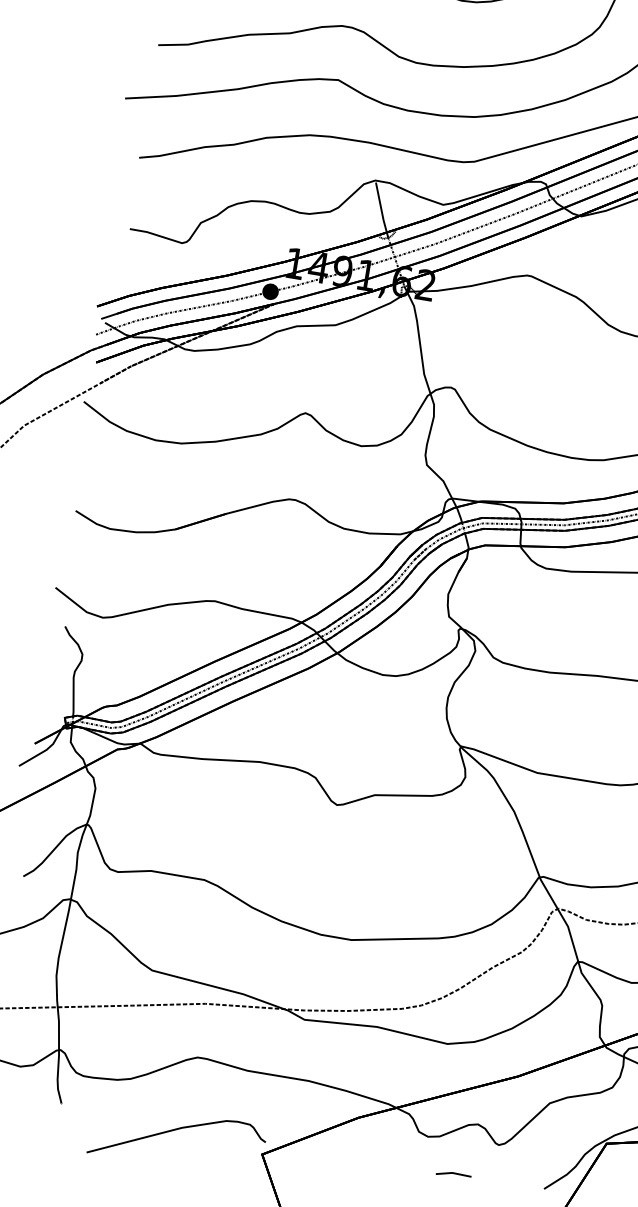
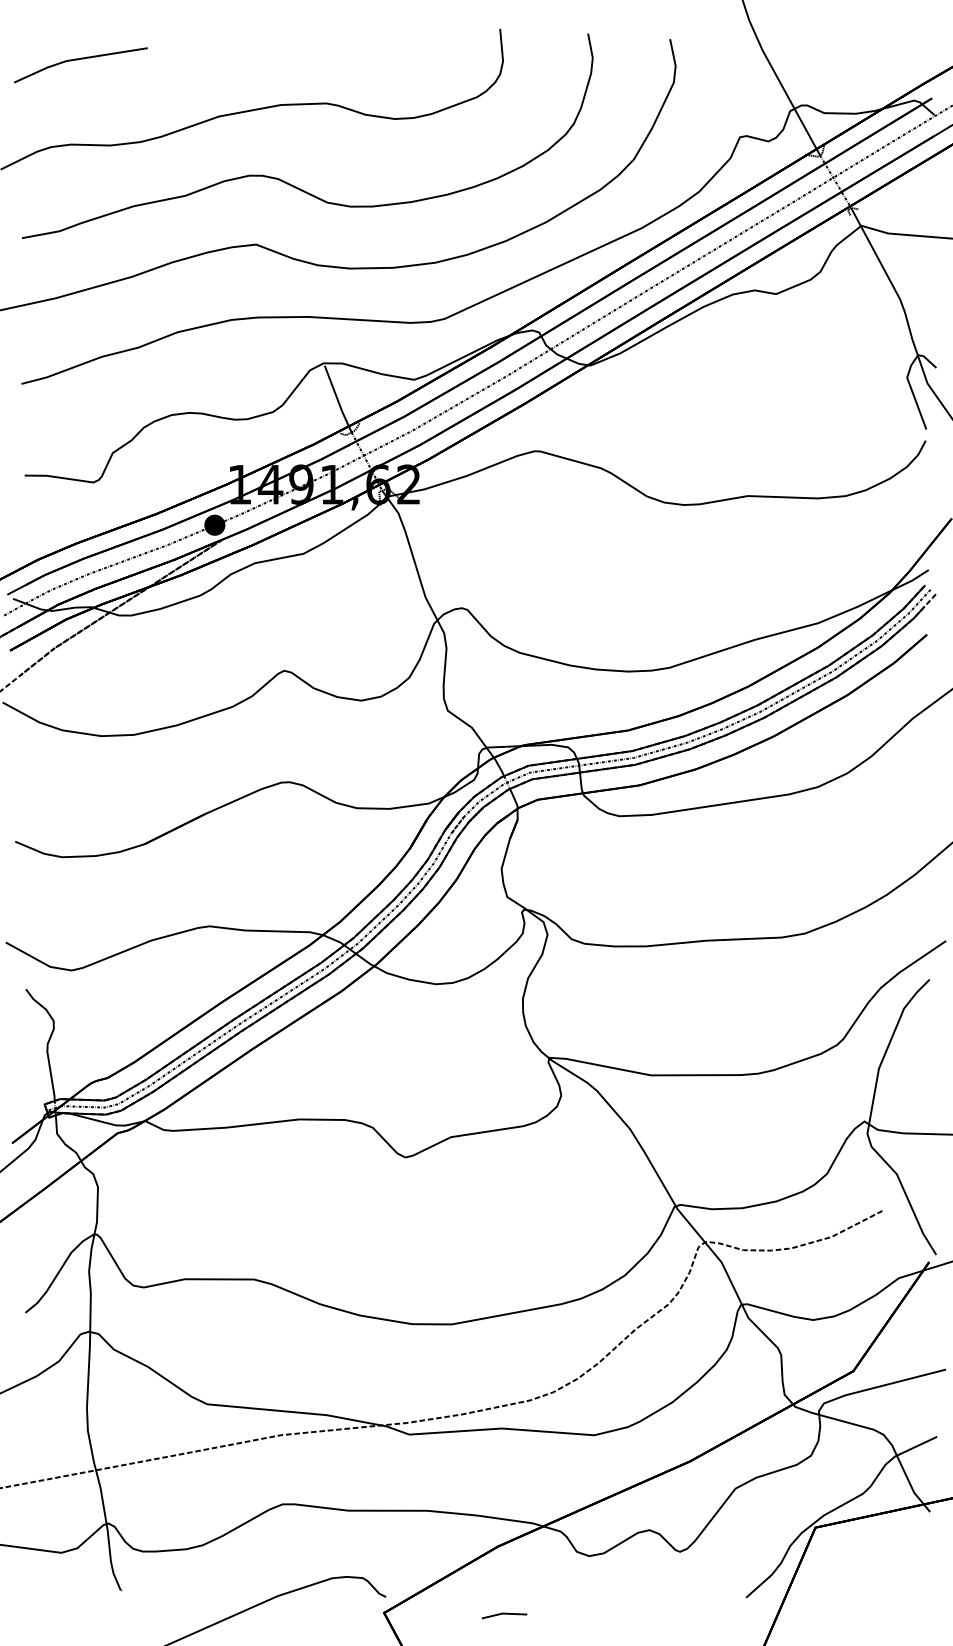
line: (453, 1173) -> (504, 1614), moved

